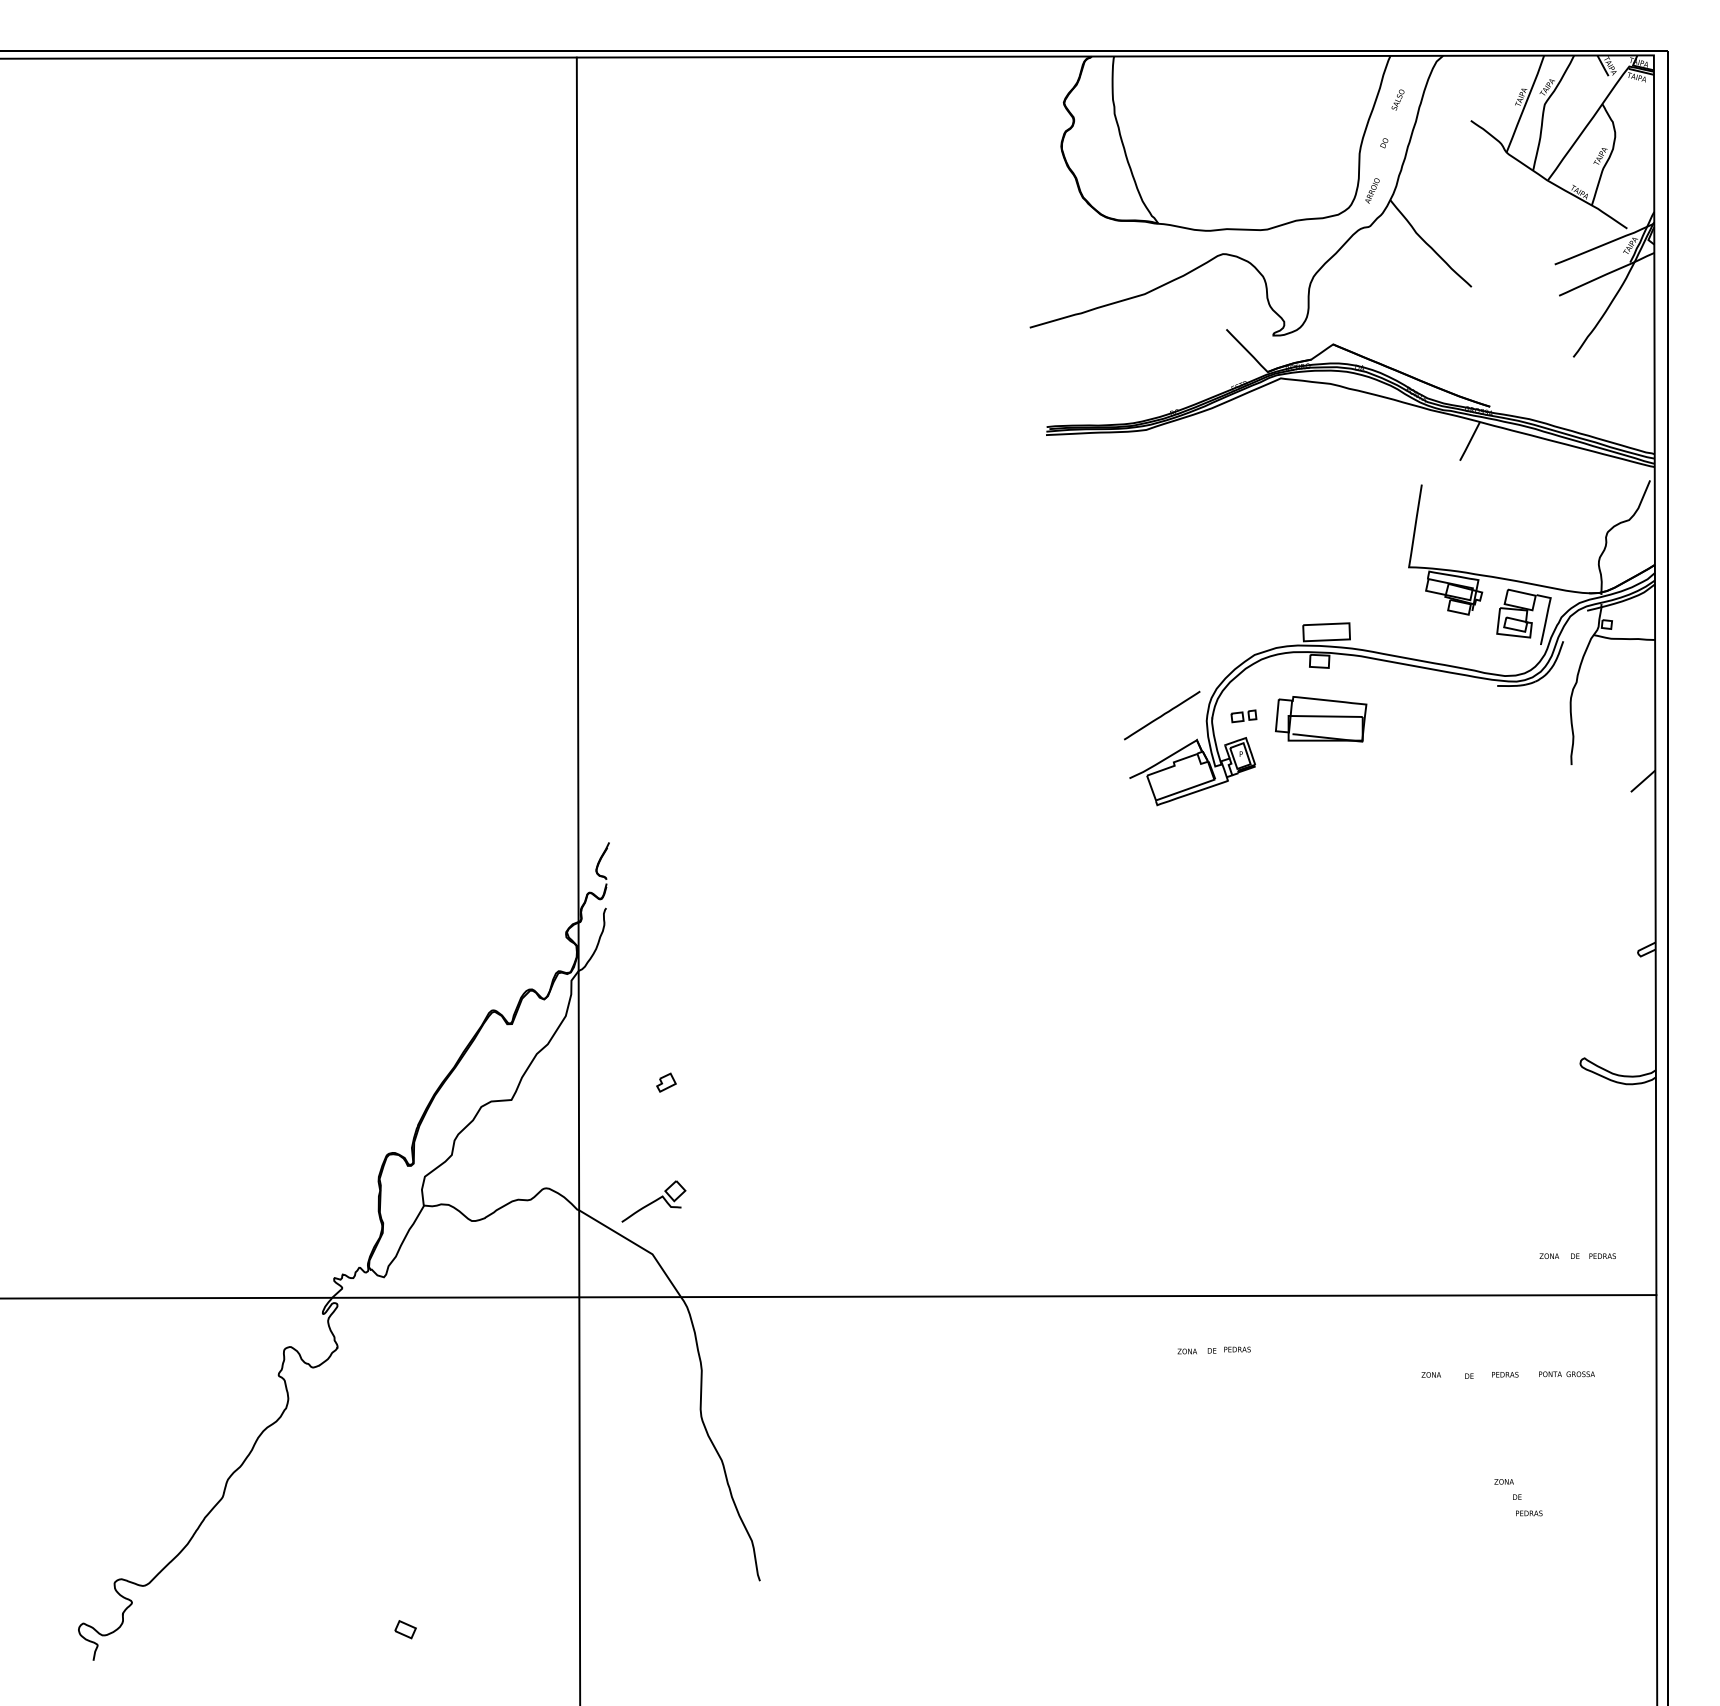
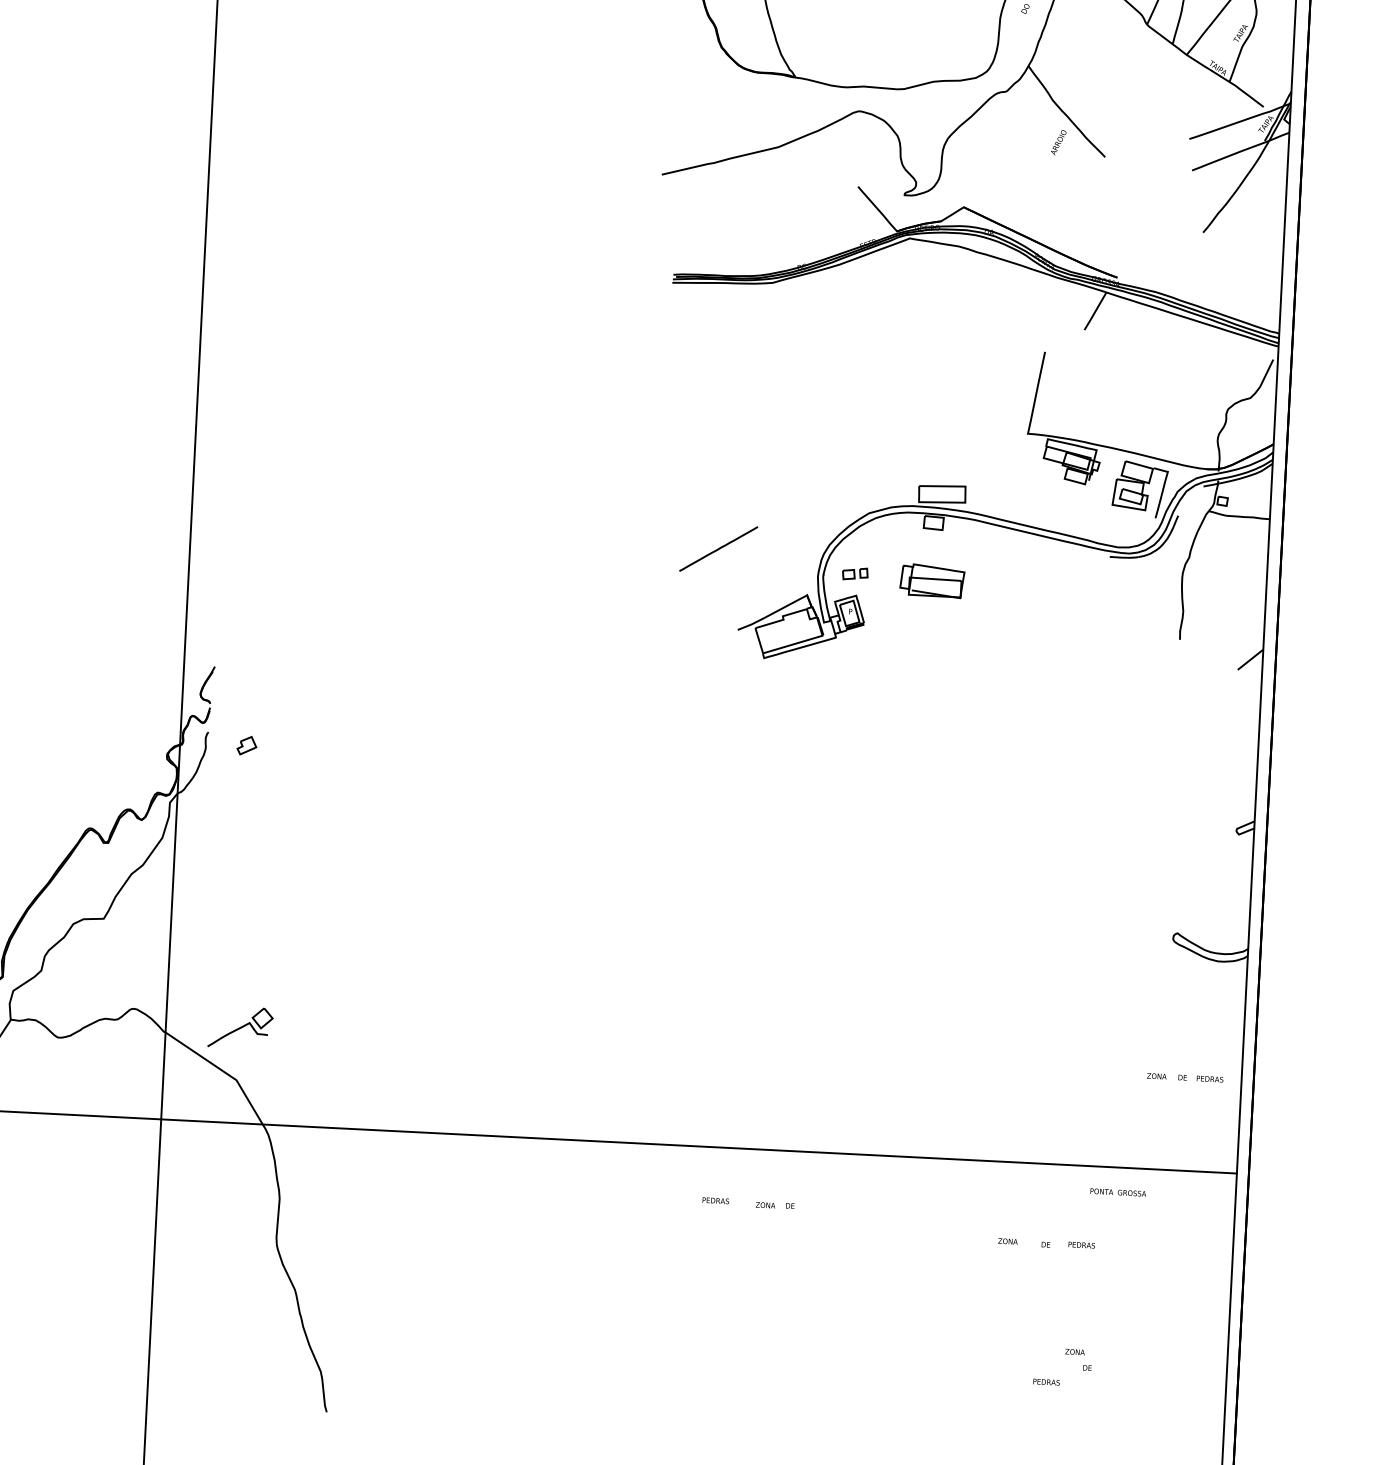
text: (1372, 190) -> (1058, 142), moved
line: (1162, 715) -> (718, 548), moved
part: (1321, 719) -> (932, 581), size x0.7
part: (666, 1082) -> (247, 745), moved
text: (1577, 1255) -> (1184, 1077), moved
text: (1237, 1349) -> (715, 1200), moved
text: (1566, 1374) -> (1117, 1192), moved
text: (1529, 1513) -> (1046, 1382), moved

